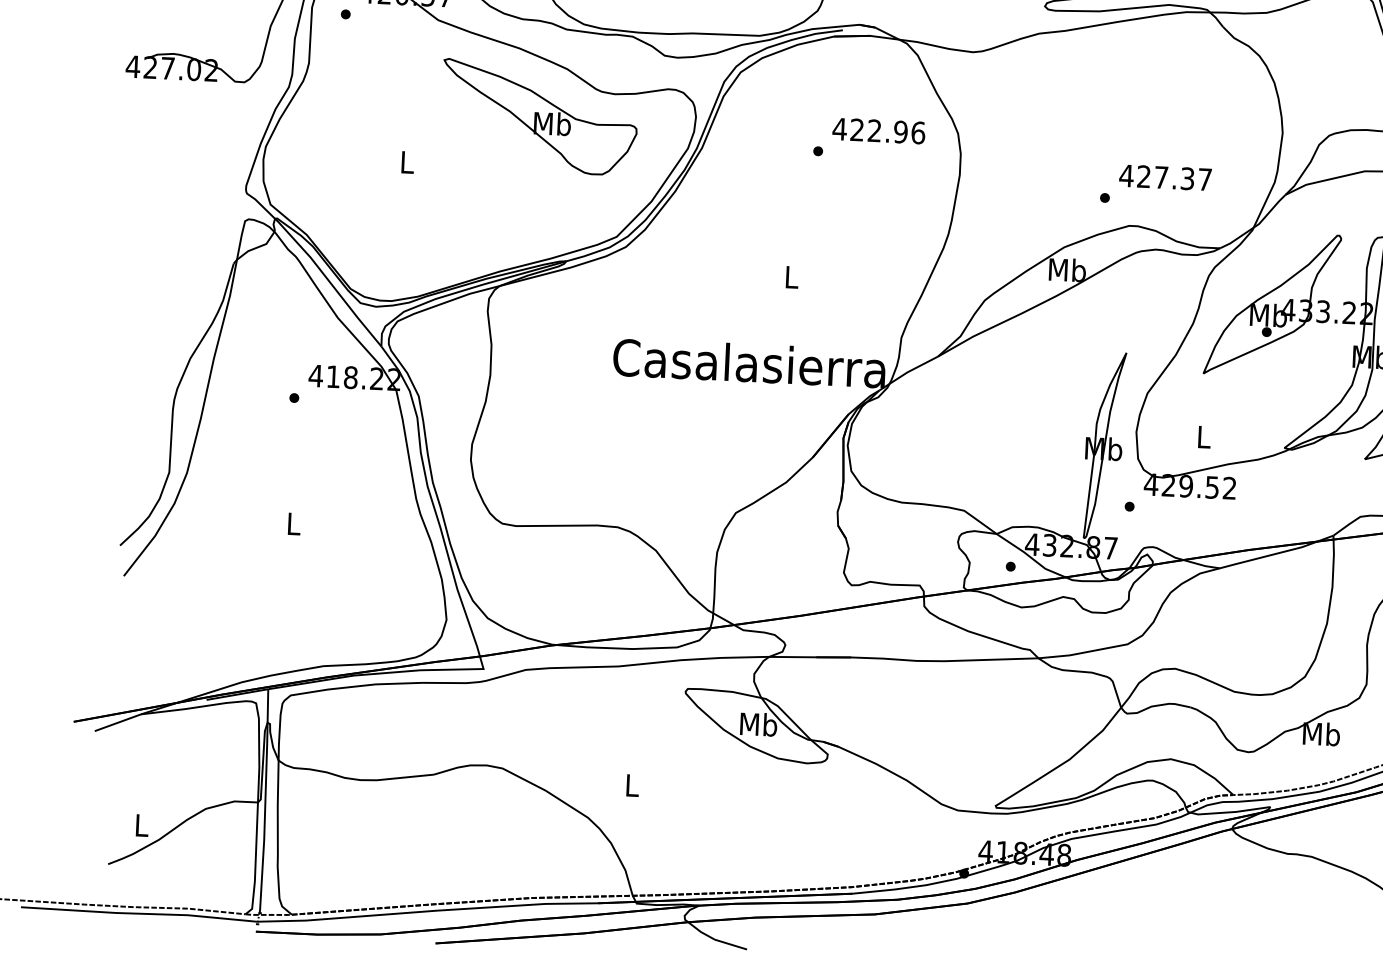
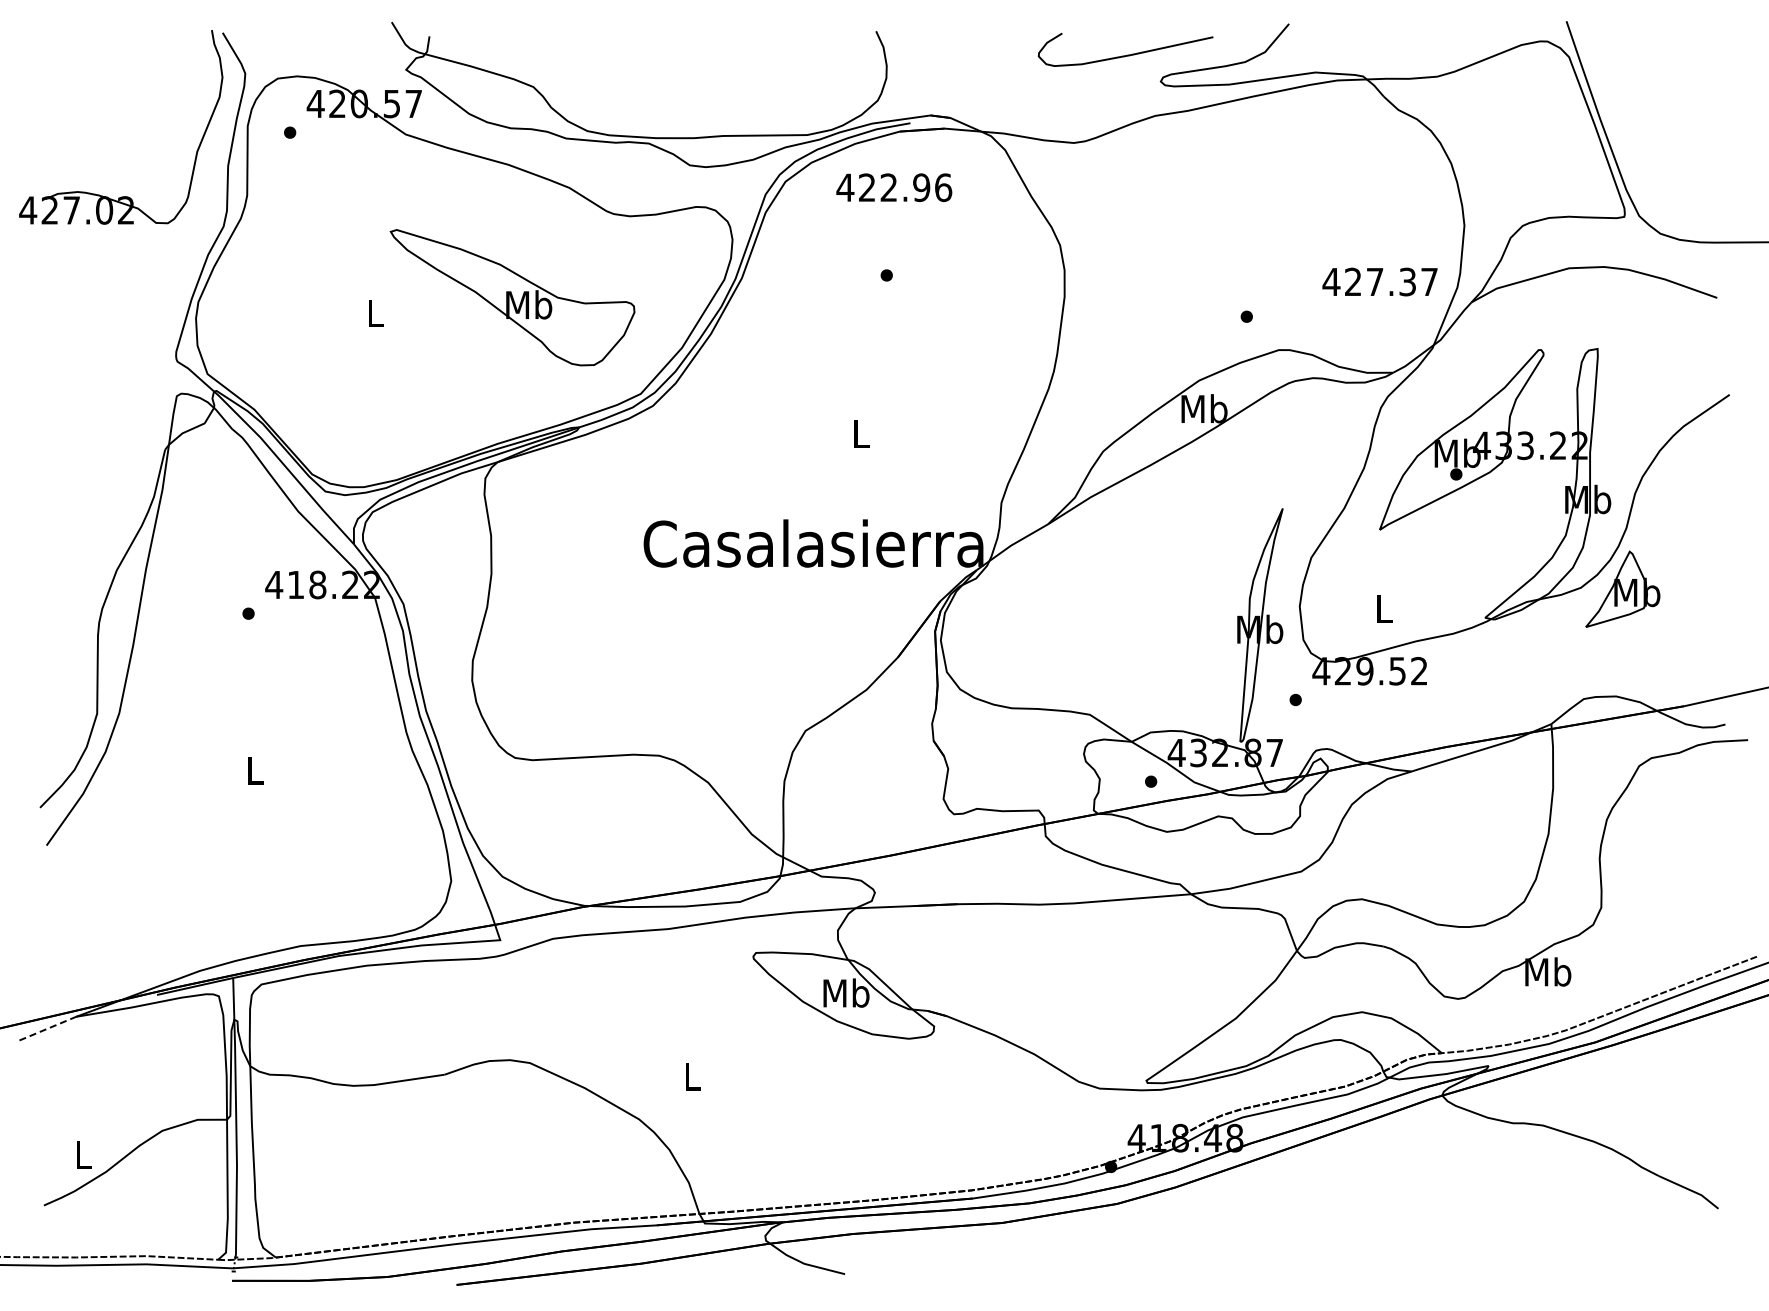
part: (539, 117) -> (512, 297), moved
text: (879, 130) -> (894, 187), moved
text: (1165, 177) -> (1379, 281), moved
line: (117, 722) -> (47, 1028), solid -> dashed

